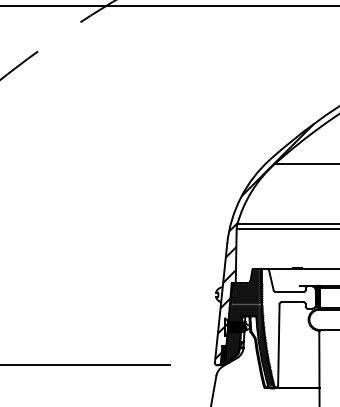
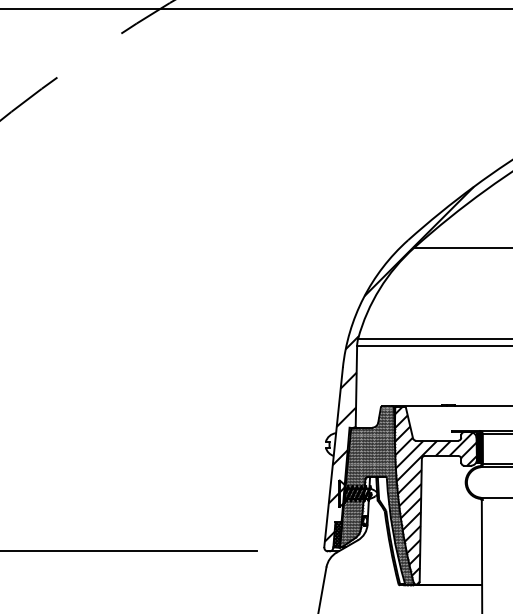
hatch: (288, 328) -> (435, 495), added

